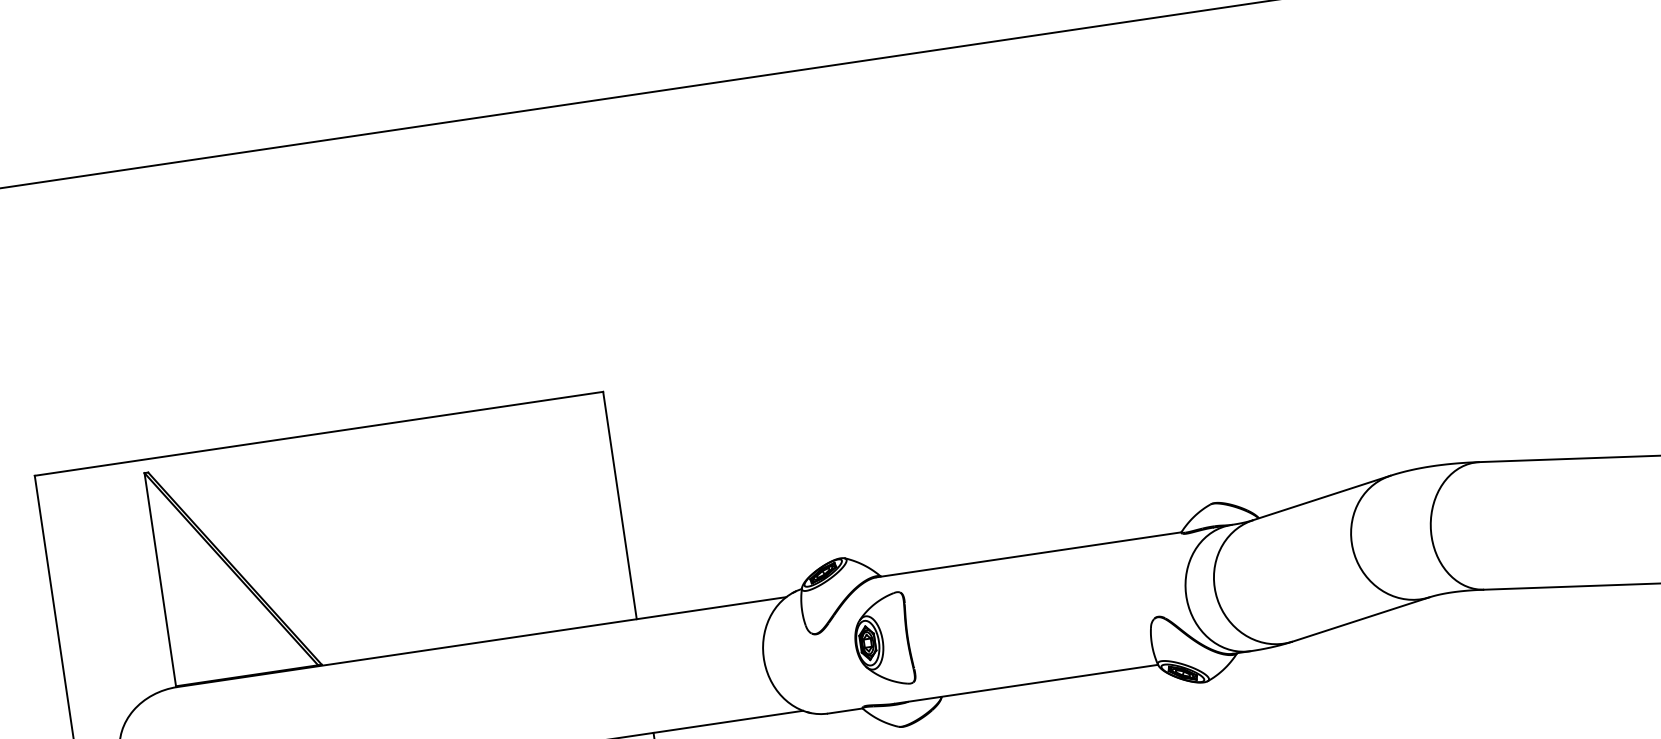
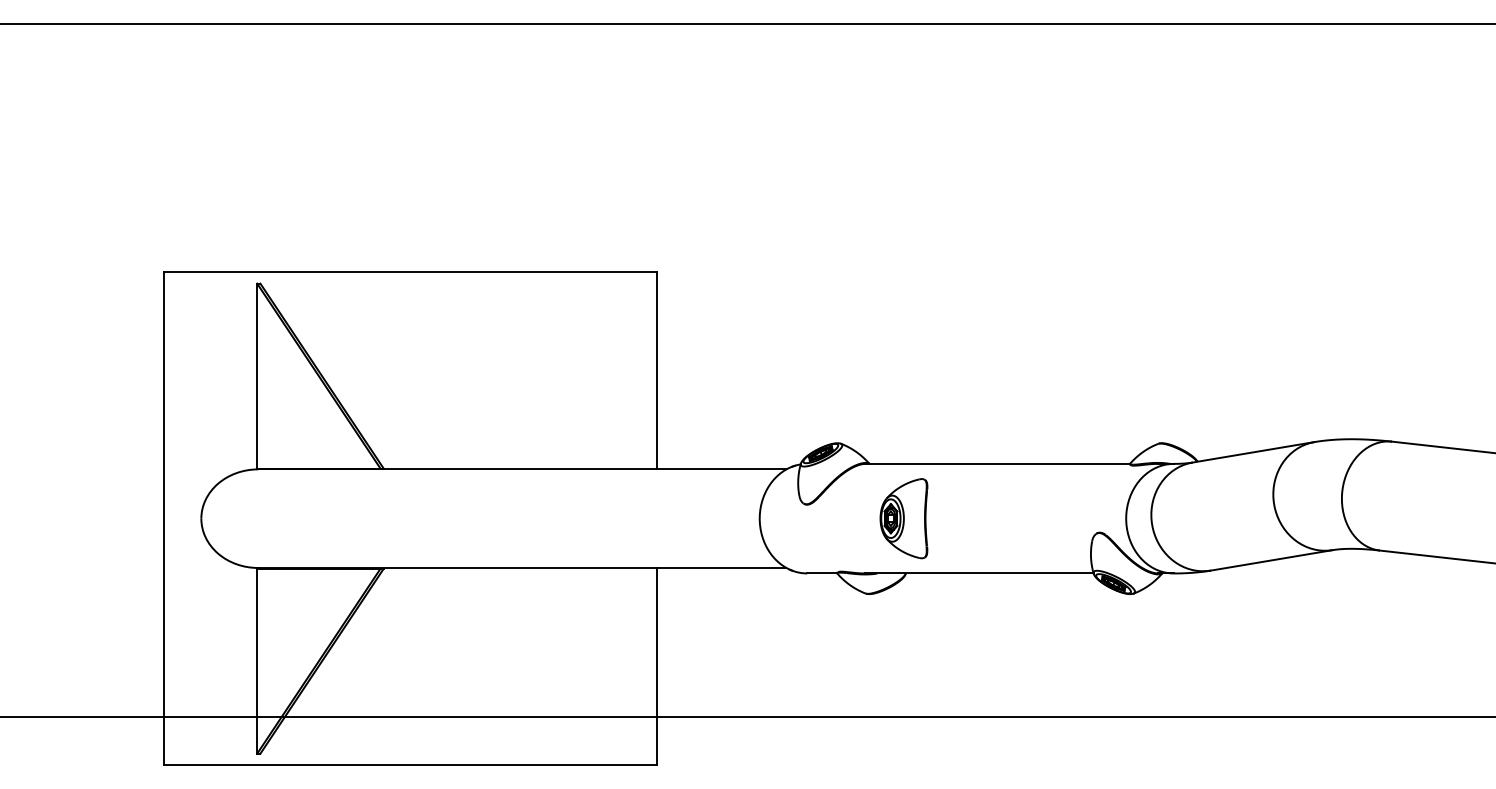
part: (882, 640) -> (903, 518), moved

